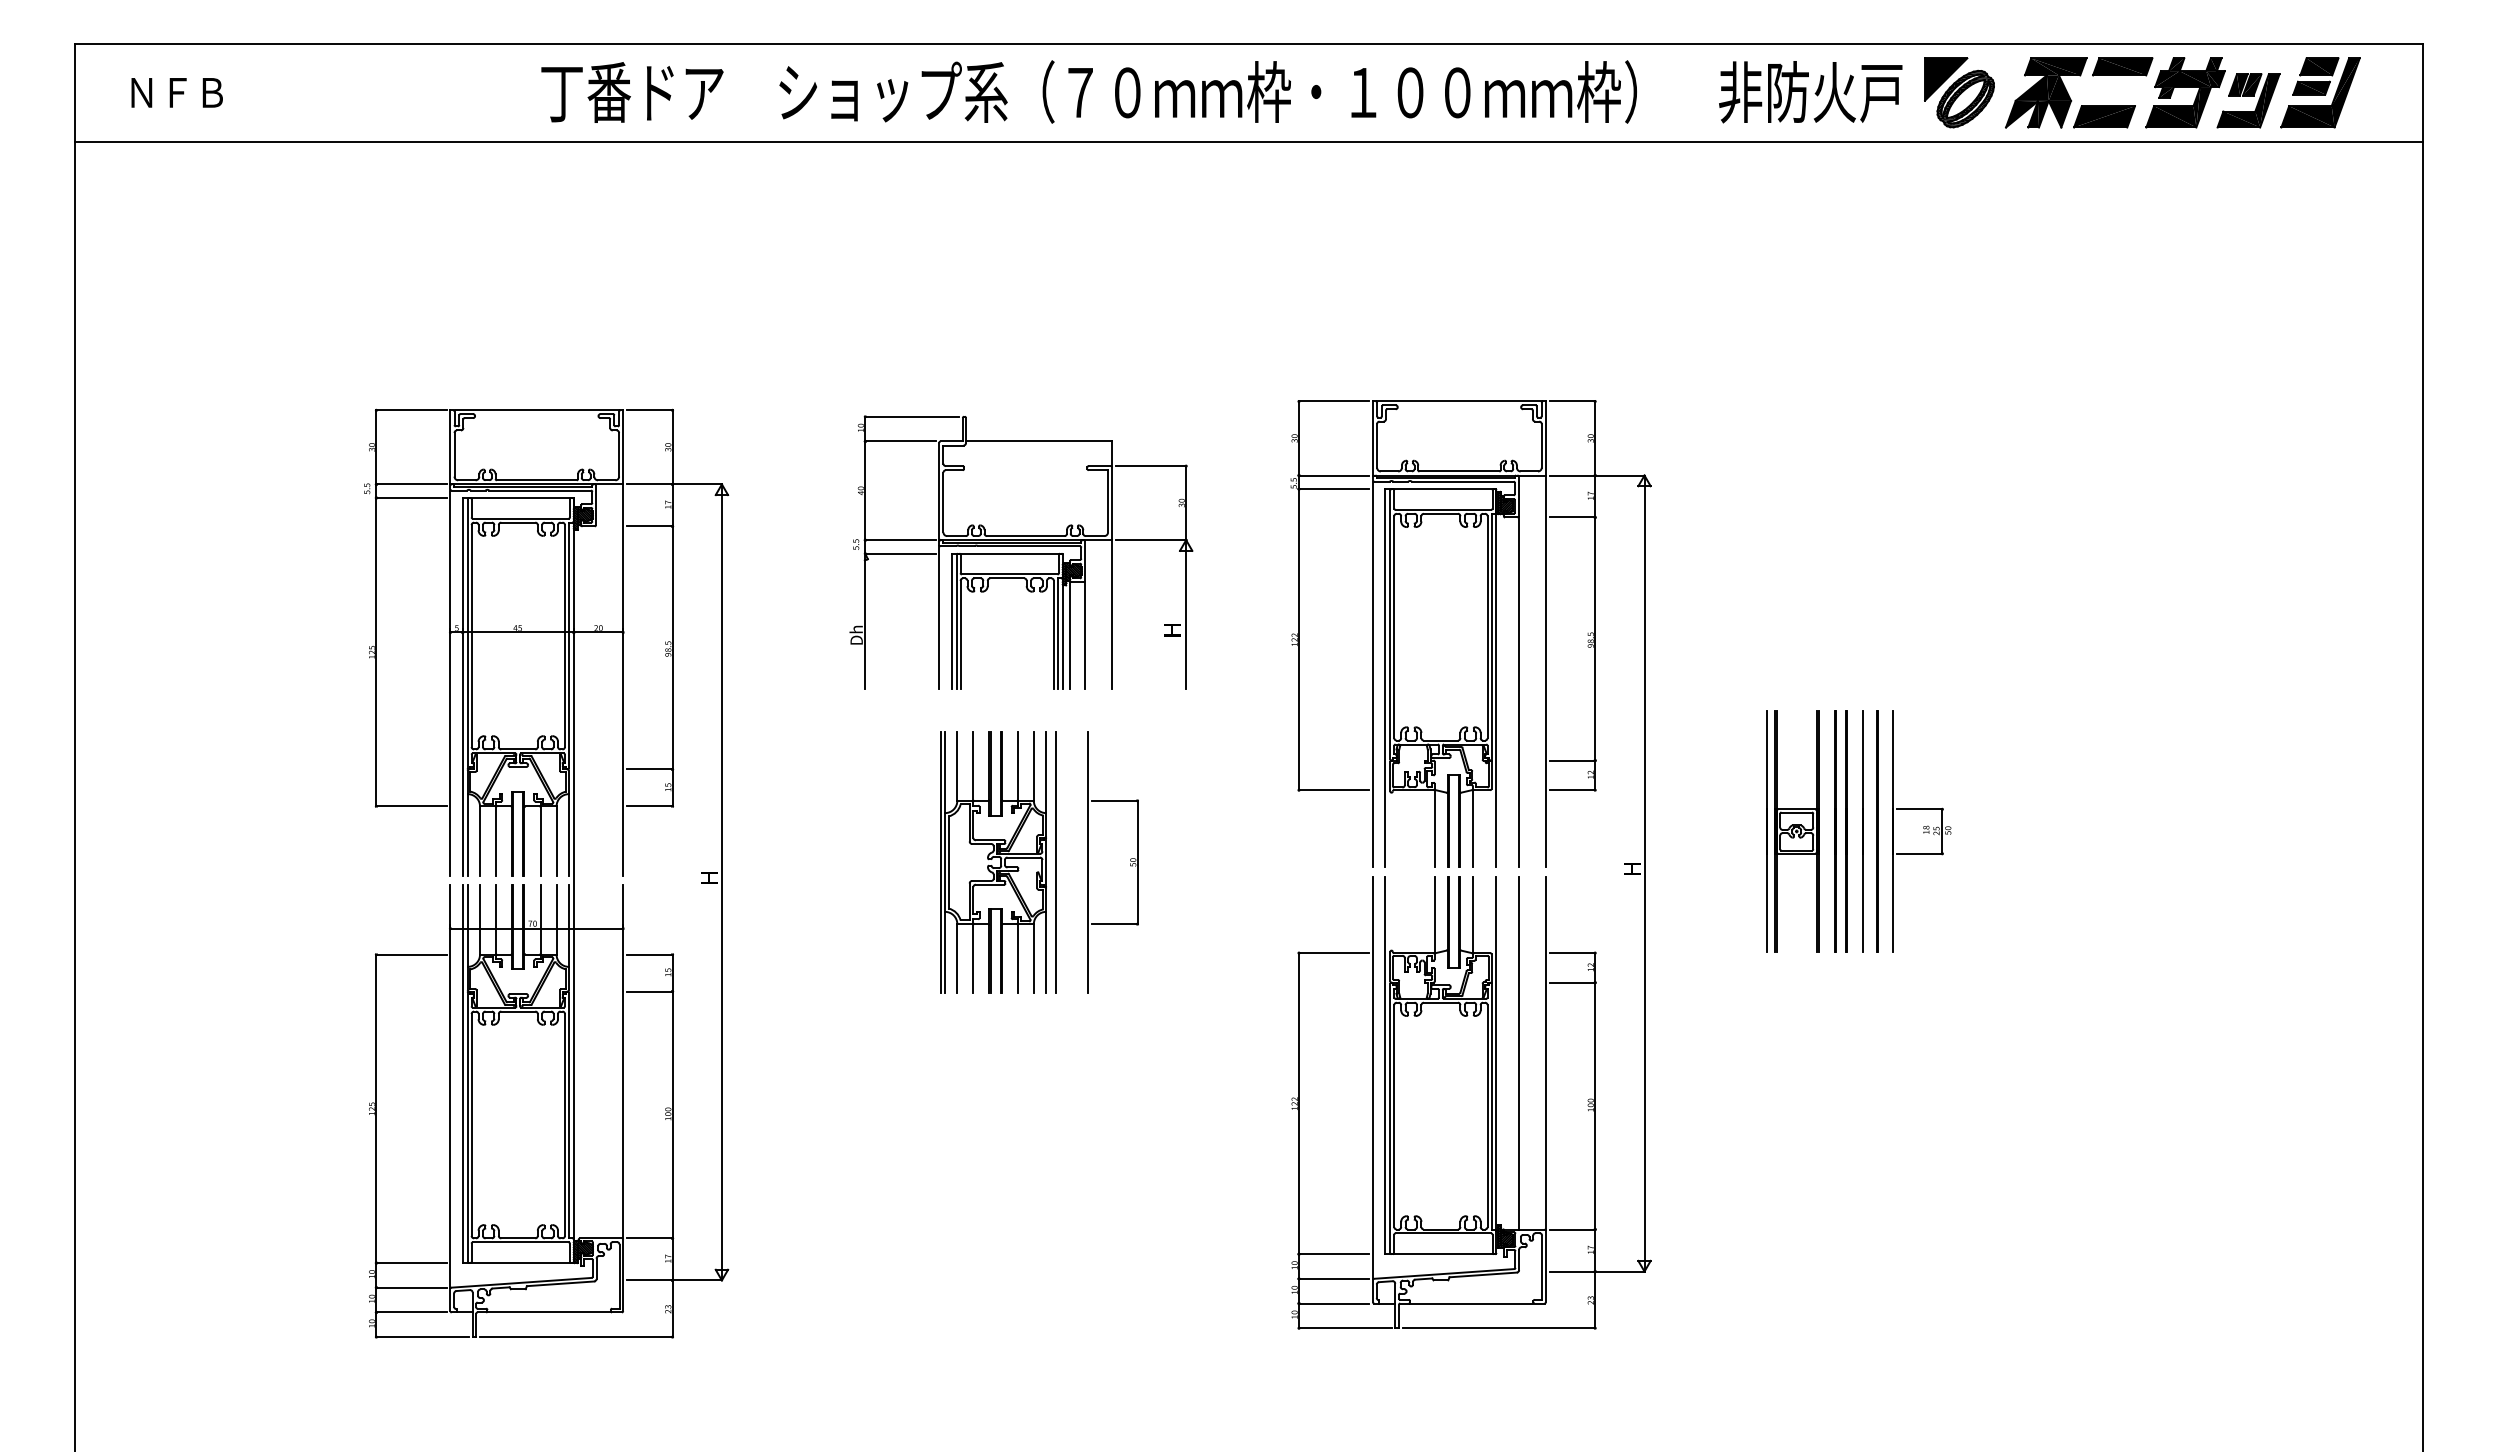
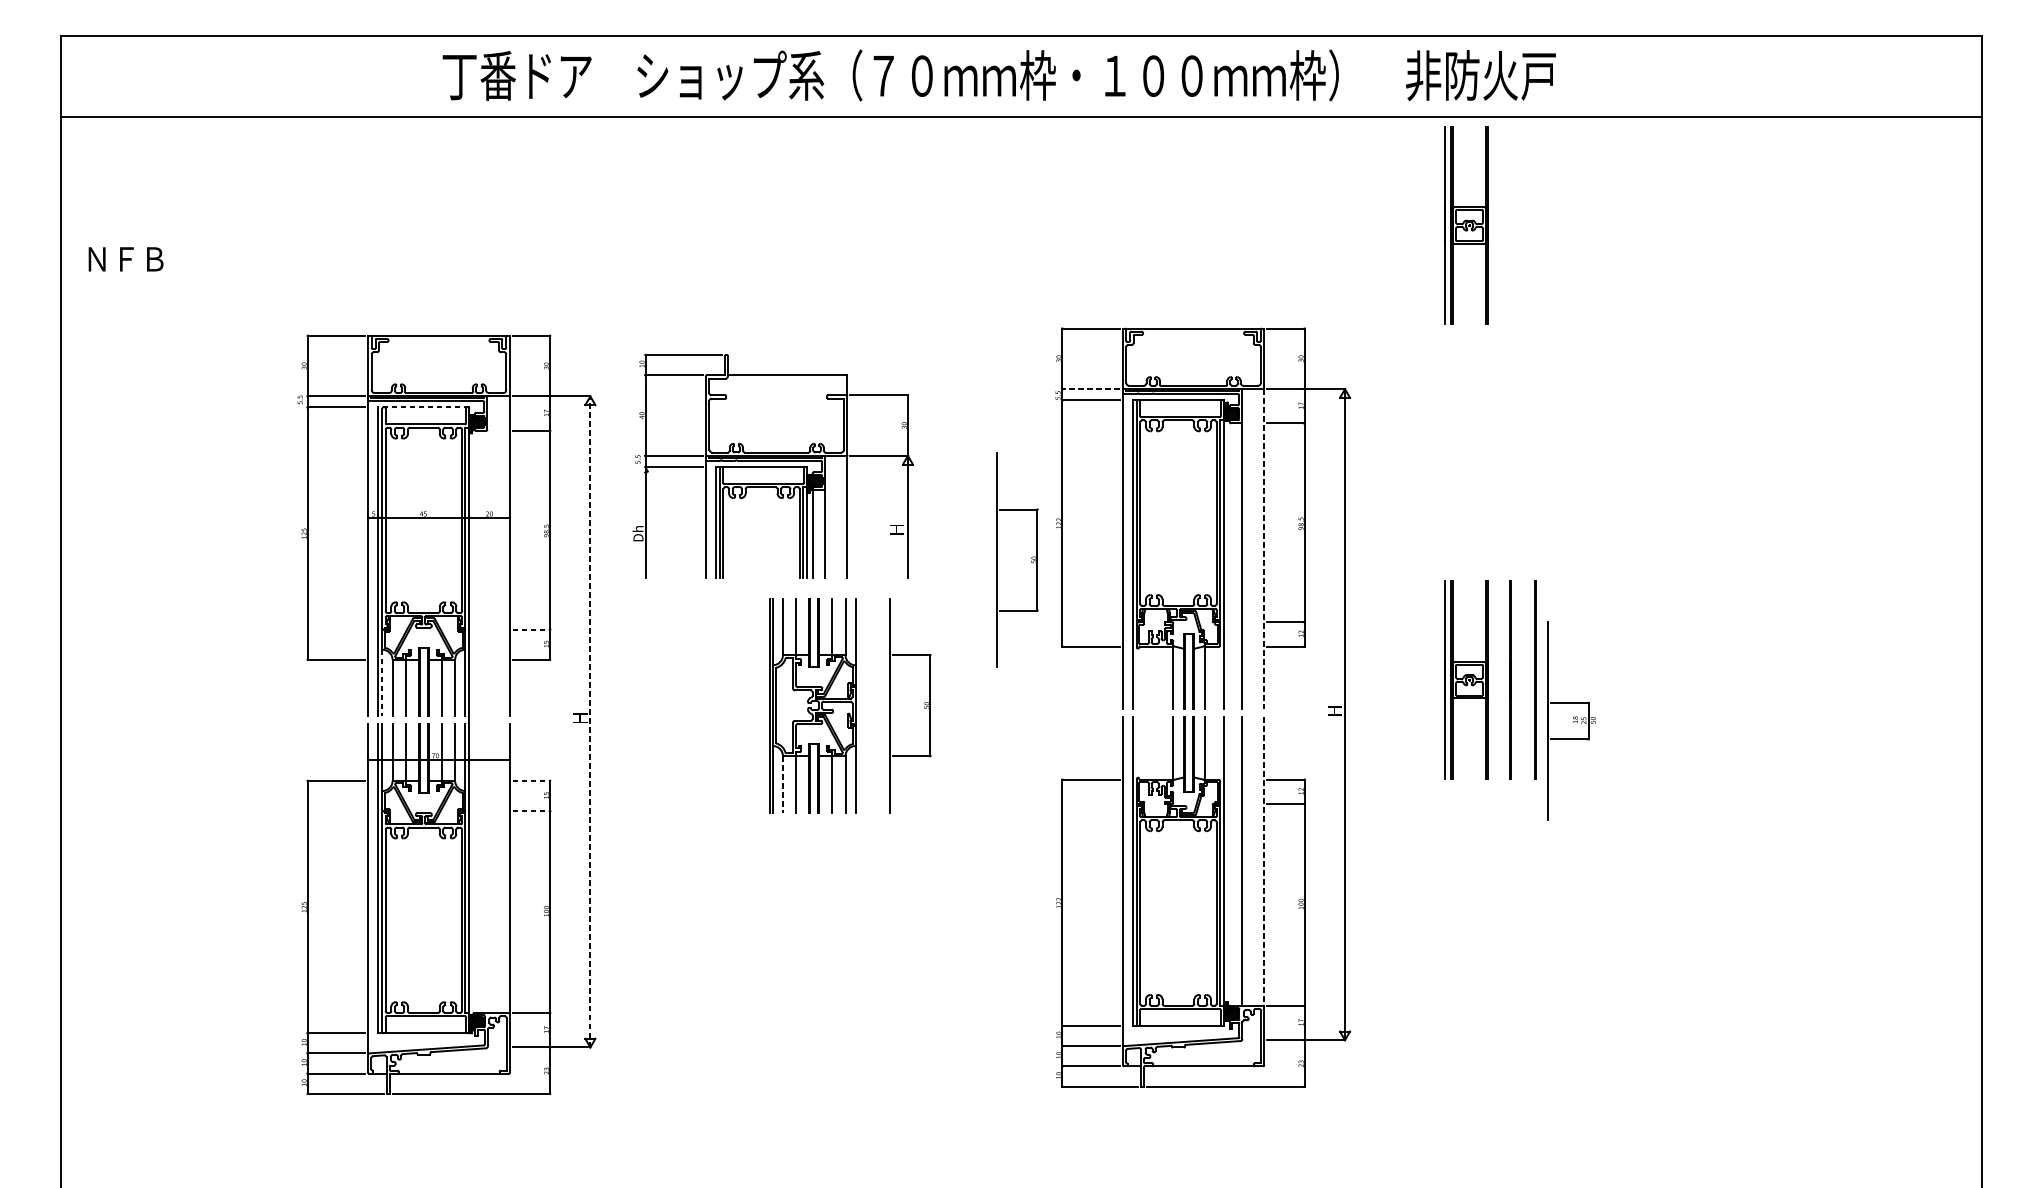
part: (2154, 87) -> (1762, 71), removed
text: (176, 92) -> (125, 259), moved
part: (1792, 275) -> (1466, 225), added
line: (1333, 475) -> (1090, 389), solid -> dashed
line: (518, 497) -> (424, 407), solid -> dashed
part: (1021, 552) -> (773, 465), moved
line: (1545, 671) -> (1264, 549), solid -> dashed
part: (1261, 683) -> (1031, 559), added
line: (649, 769) -> (531, 629), solid -> dashed
line: (1835, 831) -> (1501, 680), removed
line: (1862, 831) -> (1523, 680), removed
part: (1921, 831) -> (1571, 721), moved
line: (467, 834) -> (382, 682), solid -> dashed
line: (1056, 862) -> (864, 705), removed
line: (721, 881) -> (590, 721), solid -> dashed
line: (649, 954) -> (531, 780), solid -> dashed
line: (957, 958) -> (783, 784), solid -> dashed
line: (649, 991) -> (531, 811), solid -> dashed
line: (1545, 1053) -> (1264, 861), solid -> dashed

